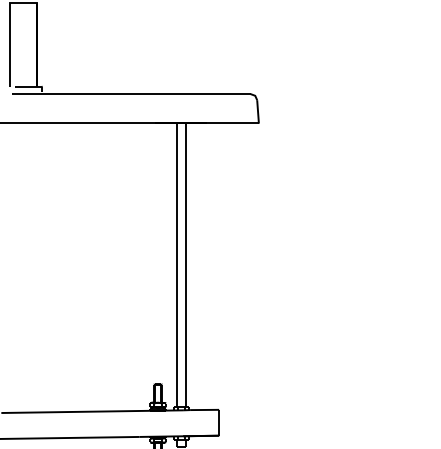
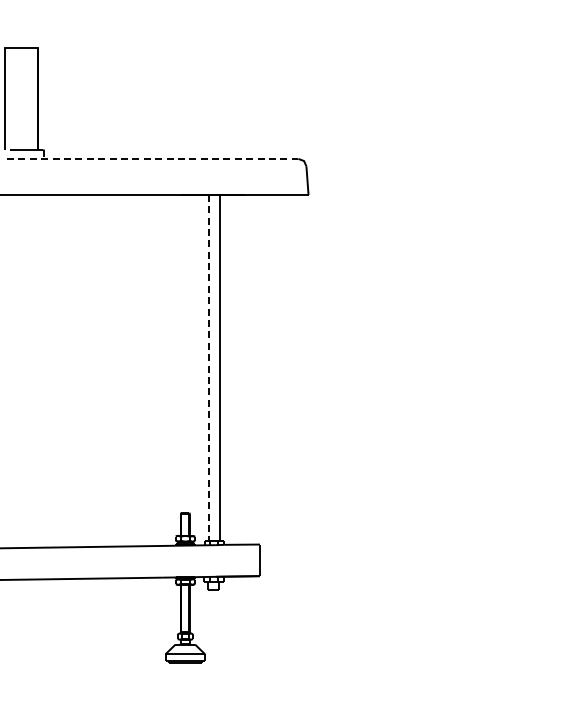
line: (131, 93) -> (152, 158), solid -> dashed
line: (177, 265) -> (208, 368), solid -> dashed

